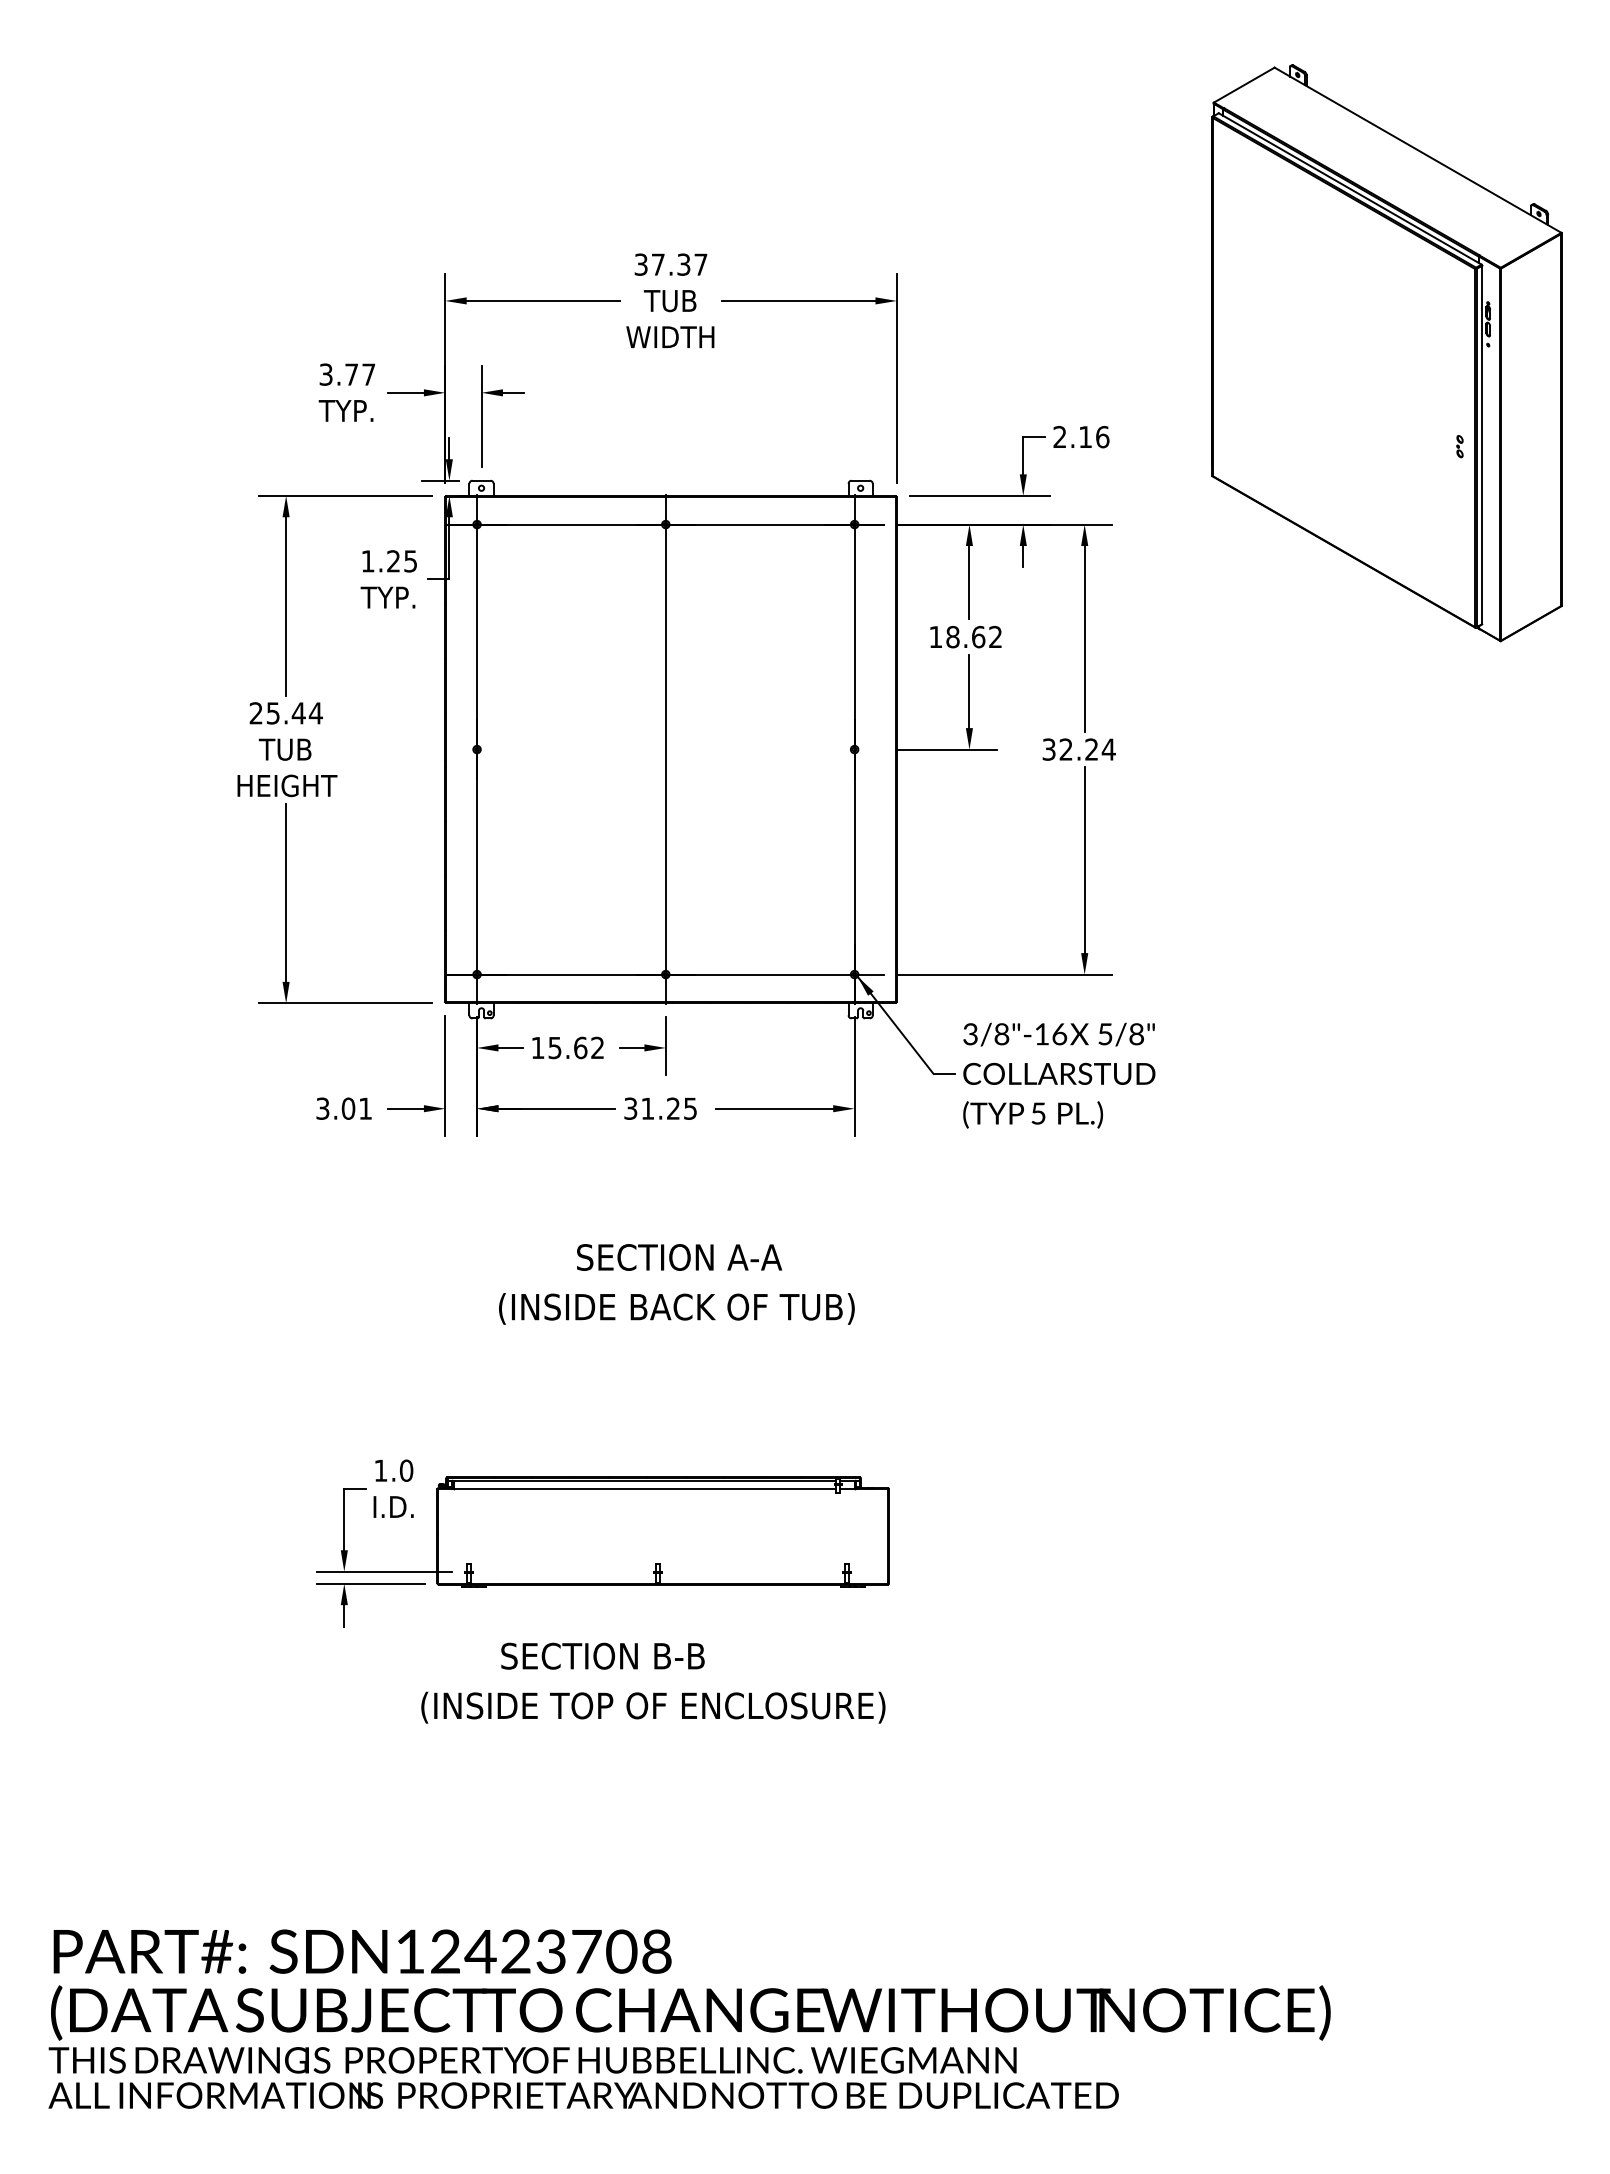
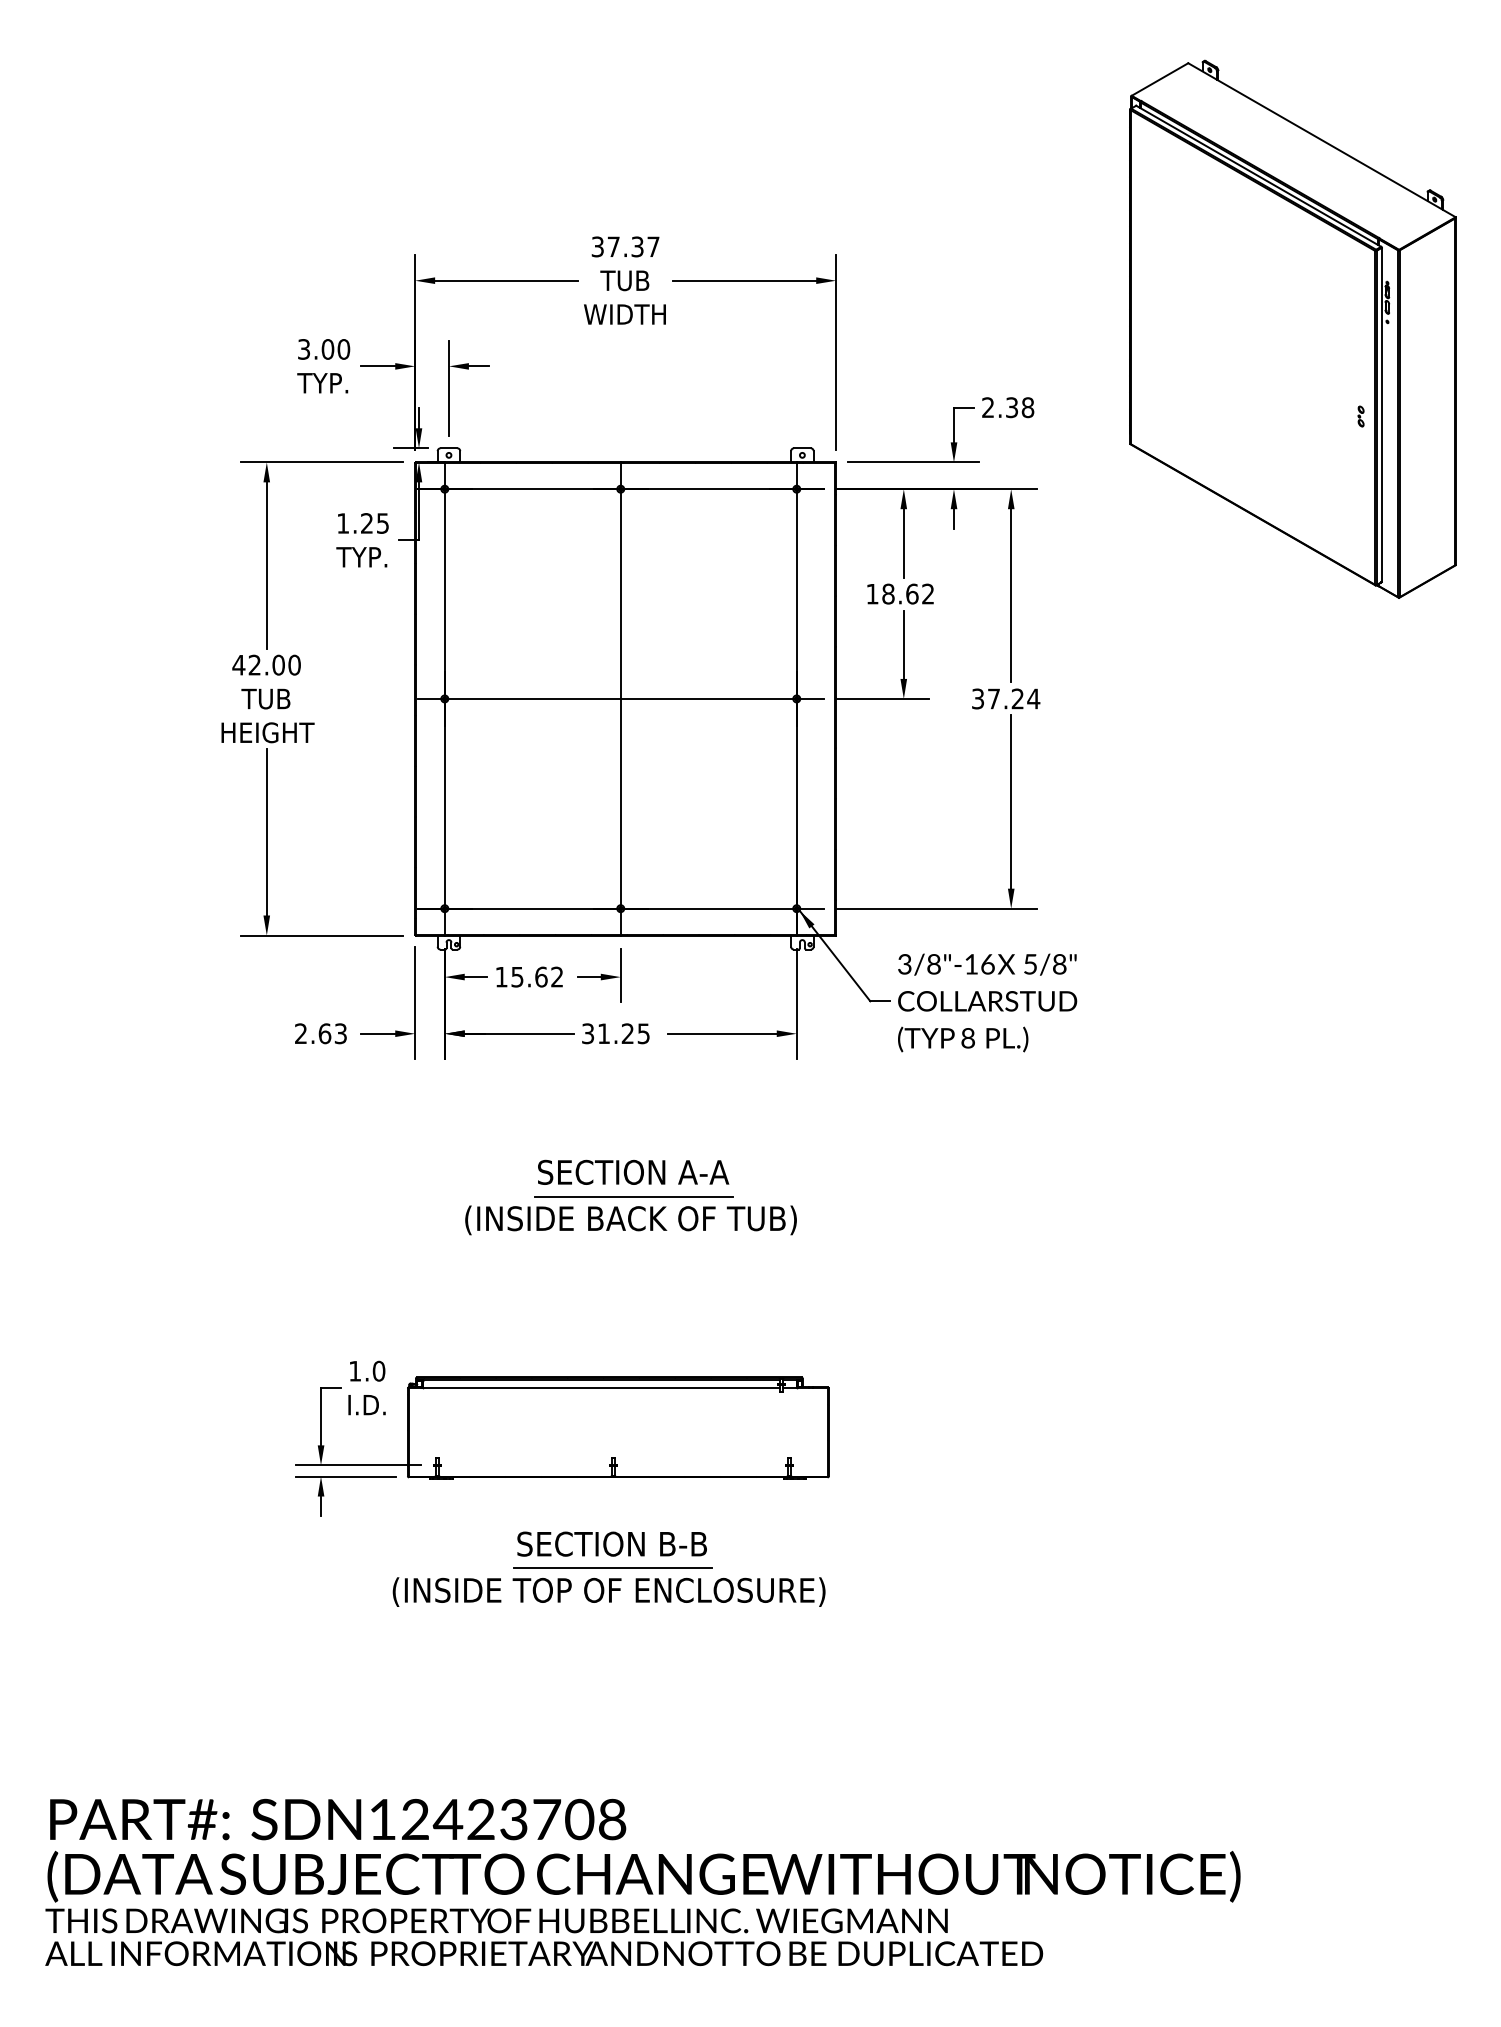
text: (359, 374) -> (335, 349), 3.77 -> 3.00
text: (1094, 436) -> (1020, 407), 2.16 -> 2.38
text: (285, 712) -> (266, 664), 25.44 -> 42.00
line: (665, 749) -> (620, 698), added
text: (1065, 749) -> (993, 698), 32.24 -> 37.24
text: (343, 1108) -> (320, 1033), 3.01 -> 2.63
text: (1037, 1113) -> (967, 1038), 5 -> 8
line: (679, 1283) -> (633, 1196), added
text: (602, 1655) -> (611, 1543), moved
line: (656, 1681) -> (612, 1567), added

